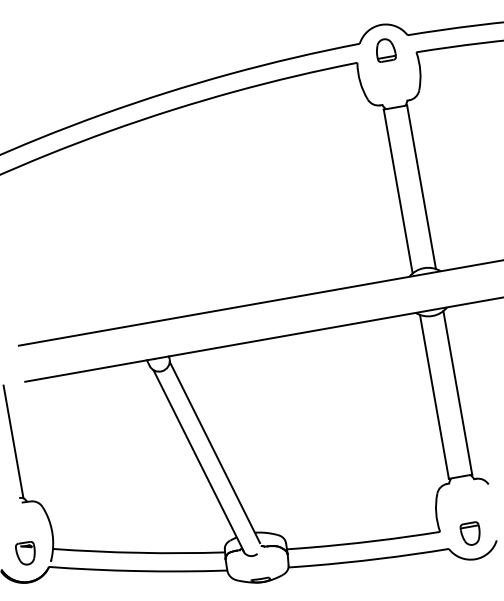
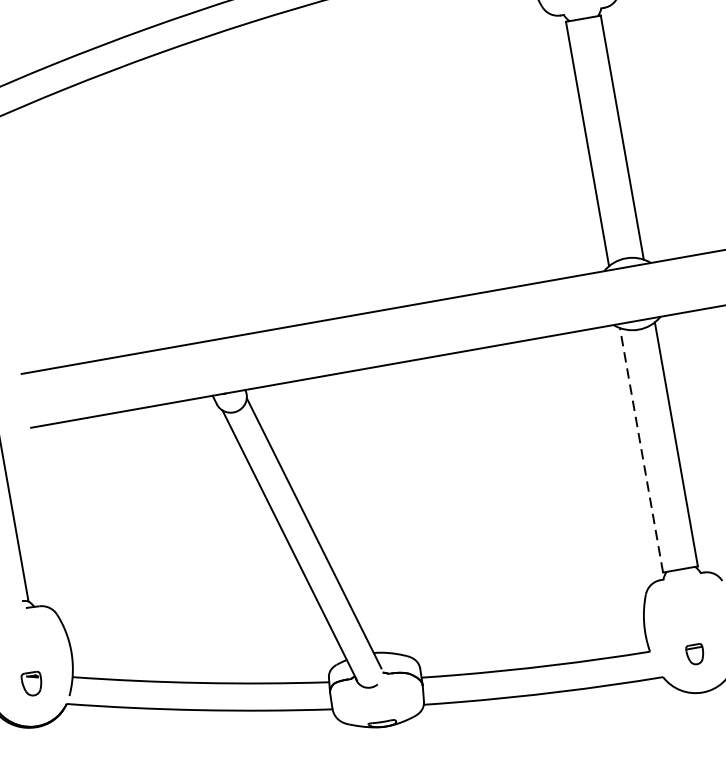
line: (434, 396) -> (641, 449), solid -> dashed
part: (469, 533) -> (693, 654), size x0.6
part: (25, 553) -> (31, 683), size x0.7

